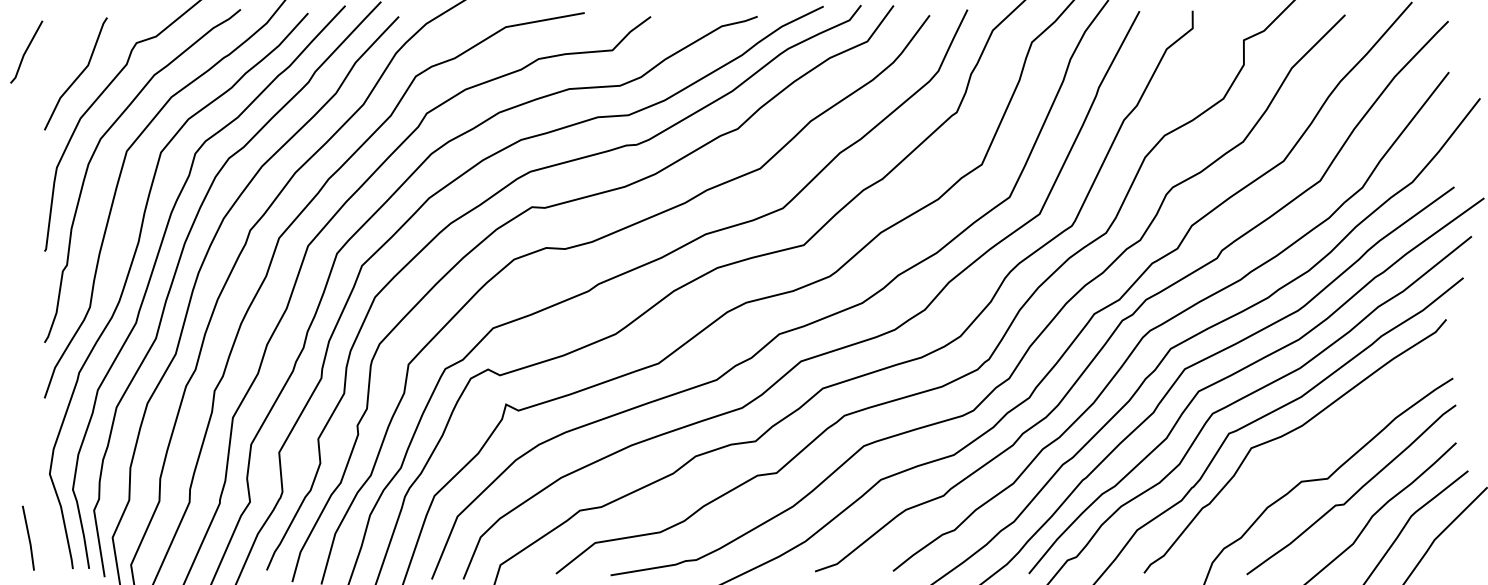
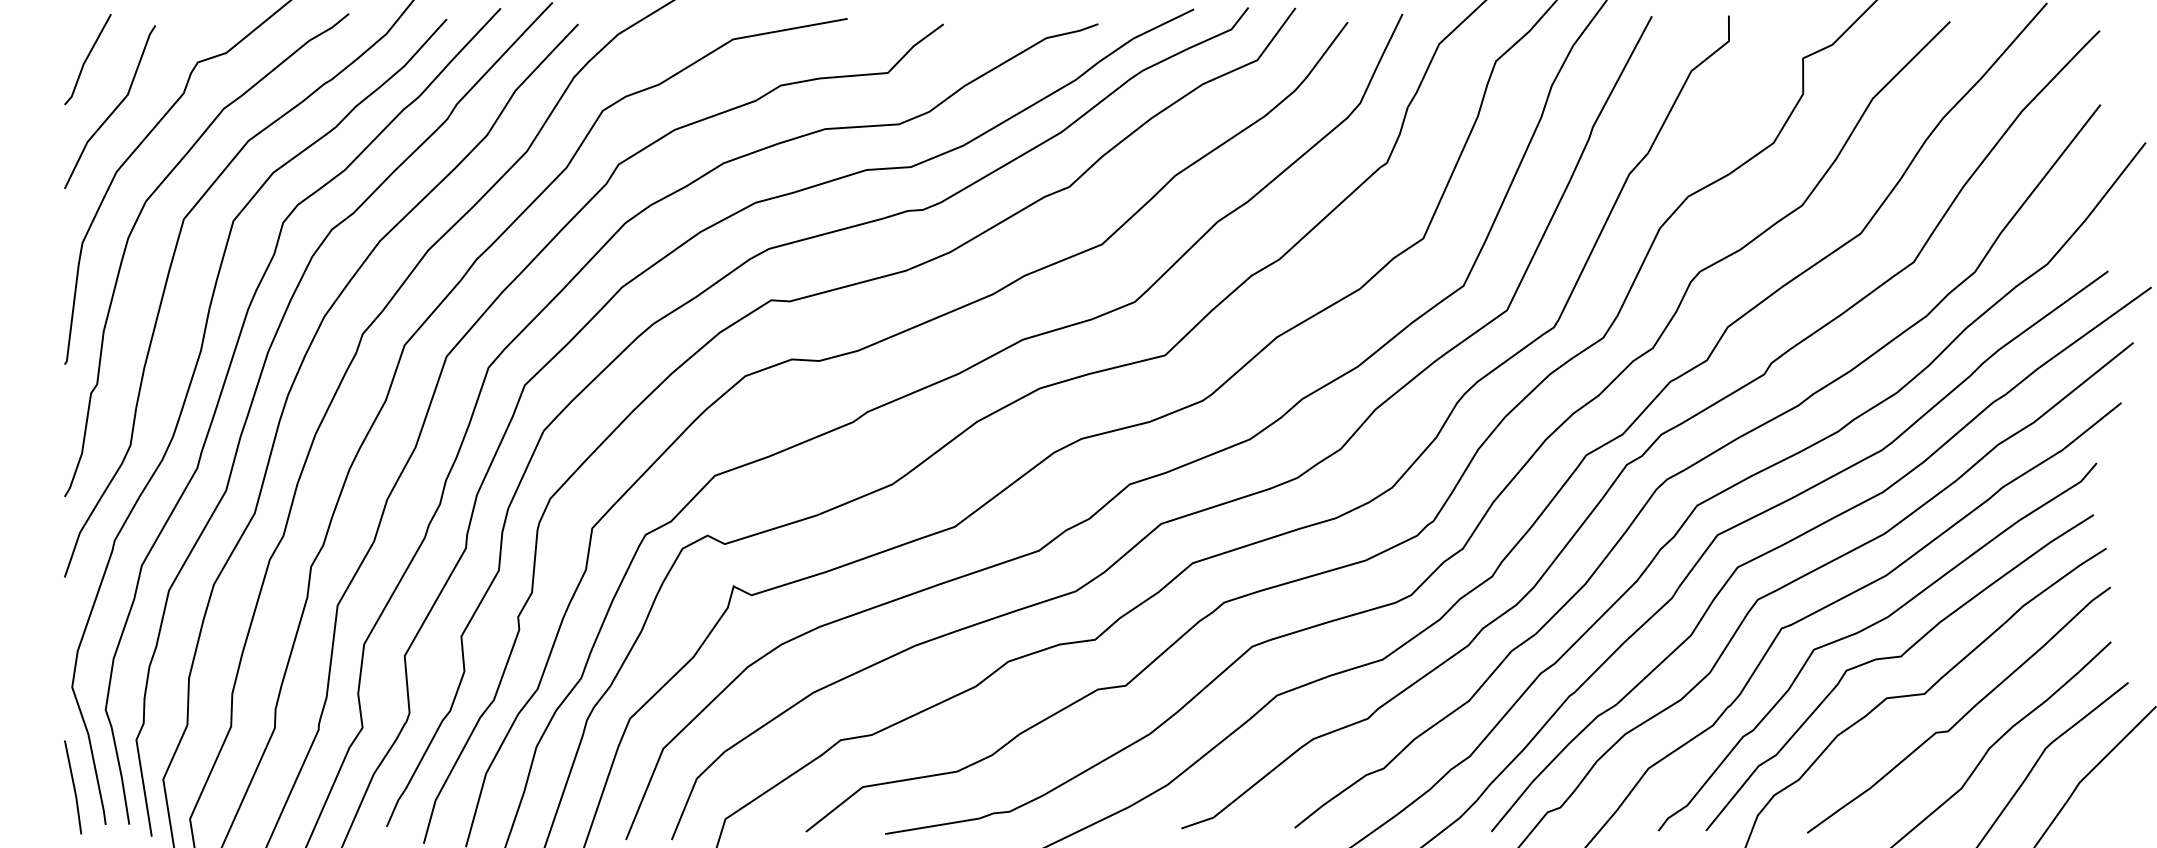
line: (26, 51) -> (87, 58), moved
curve: (1308, 454) -> (1896, 658), added
line: (28, 537) -> (73, 786), moved

